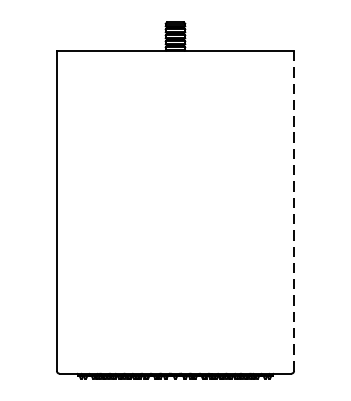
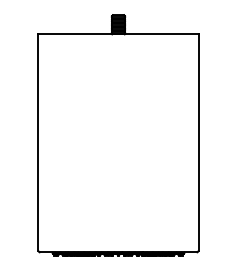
line: (293, 209) -> (198, 141), dashed -> solid

